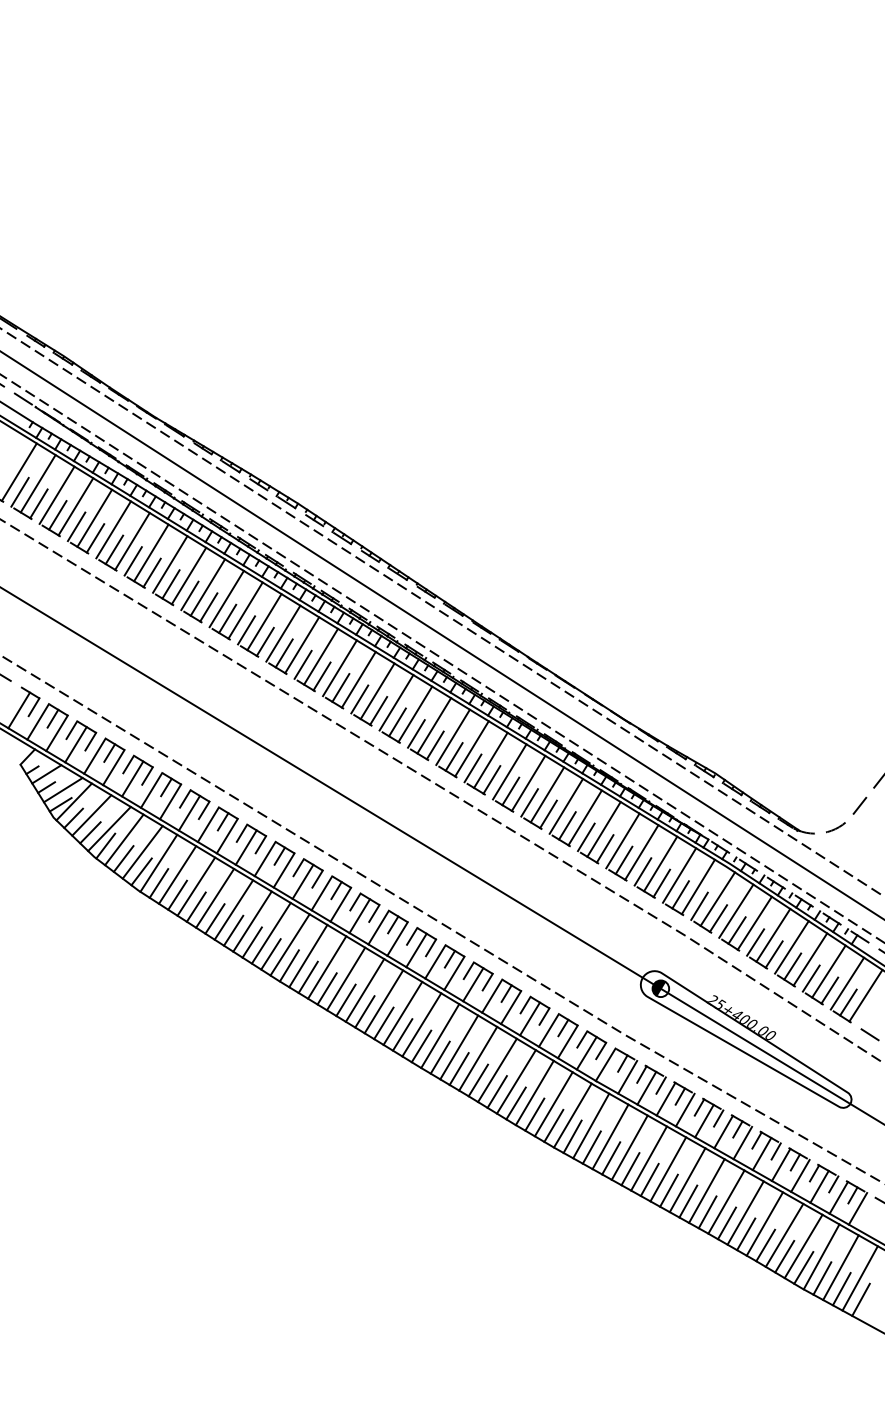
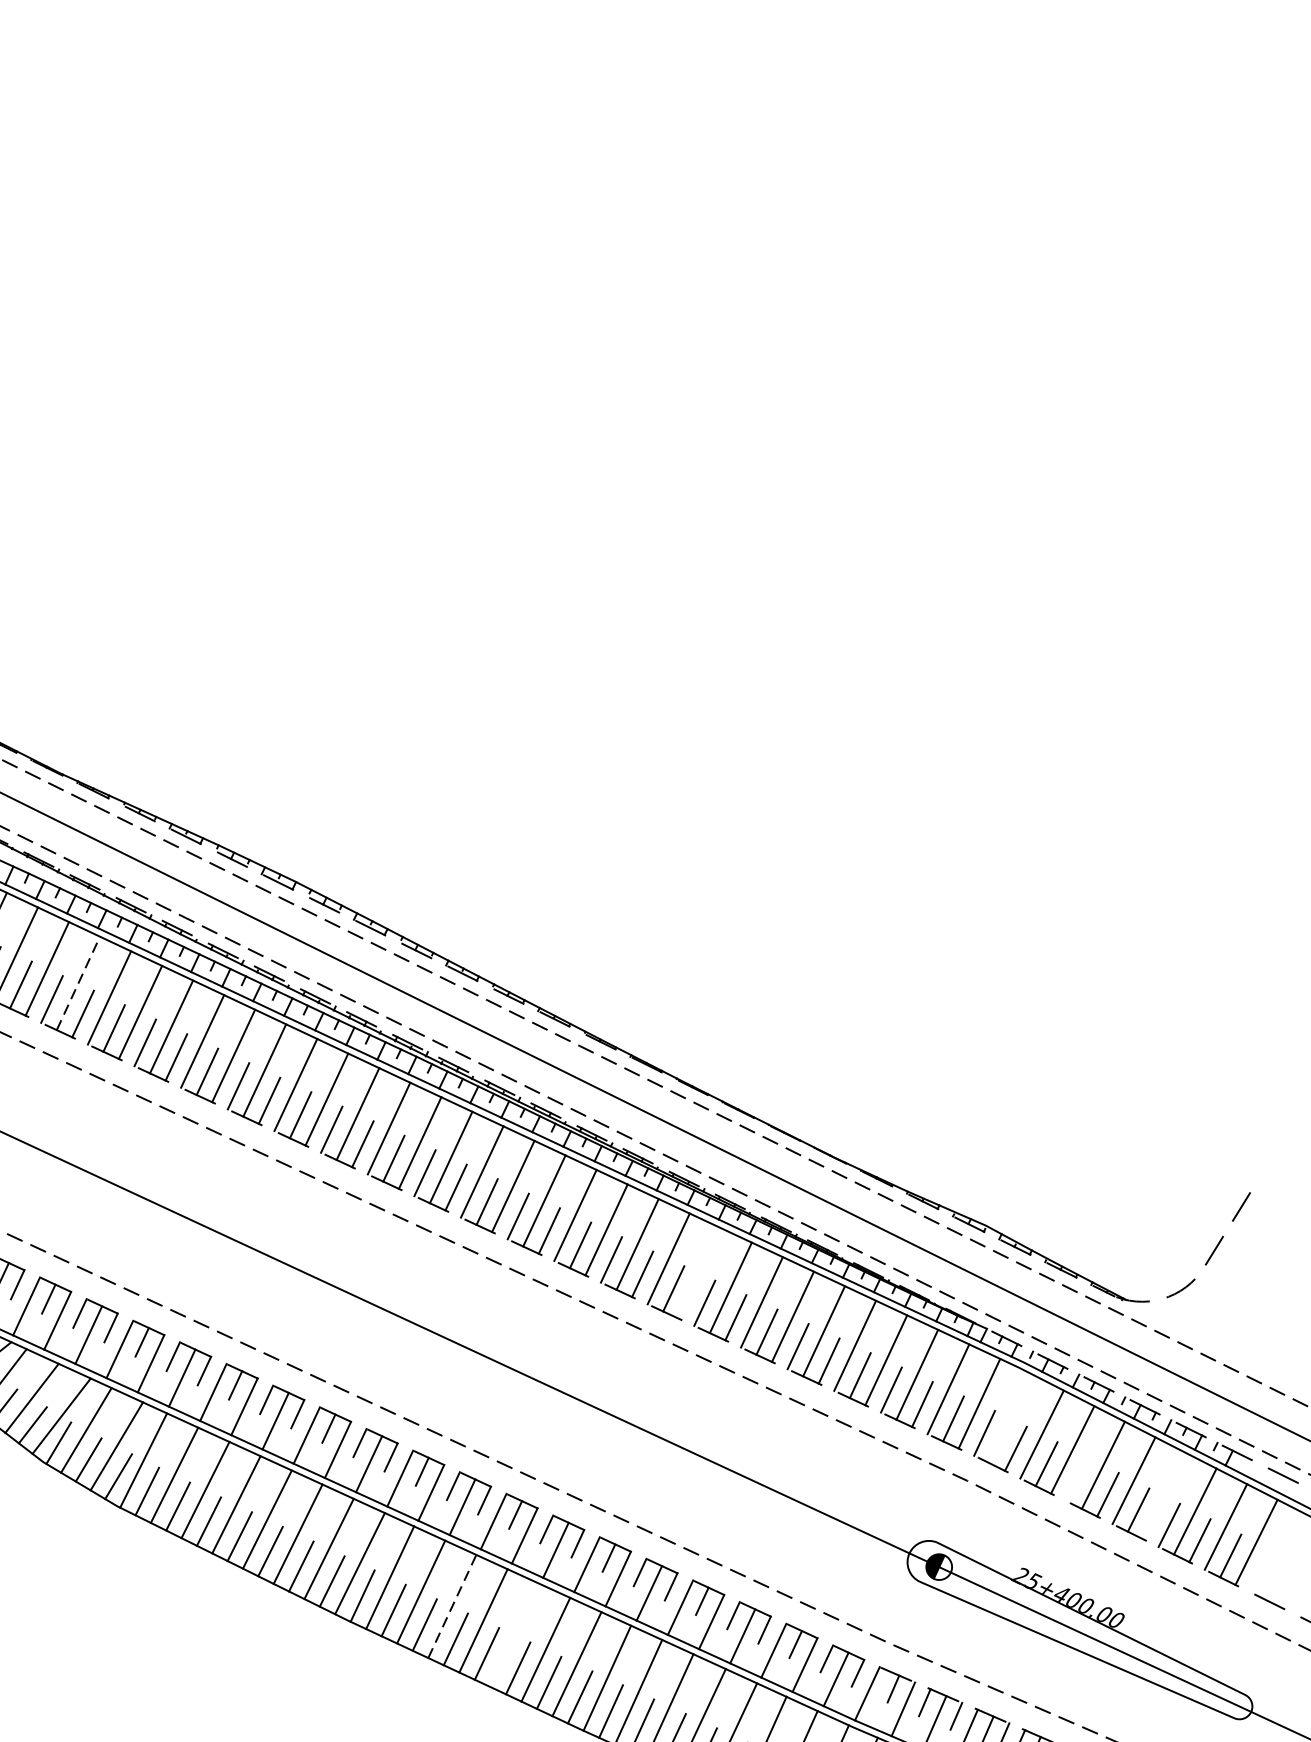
line: (151, 552) -> (78, 982), solid -> dashed
line: (528, 782) -> (699, 1272), removed
line: (717, 898) -> (1010, 1418), removed
line: (755, 942) -> (1077, 1479), removed
line: (810, 959) -> (1164, 1496), removed
line: (346, 979) -> (453, 1607), solid -> dashed
line: (383, 1001) -> (513, 1634), removed

